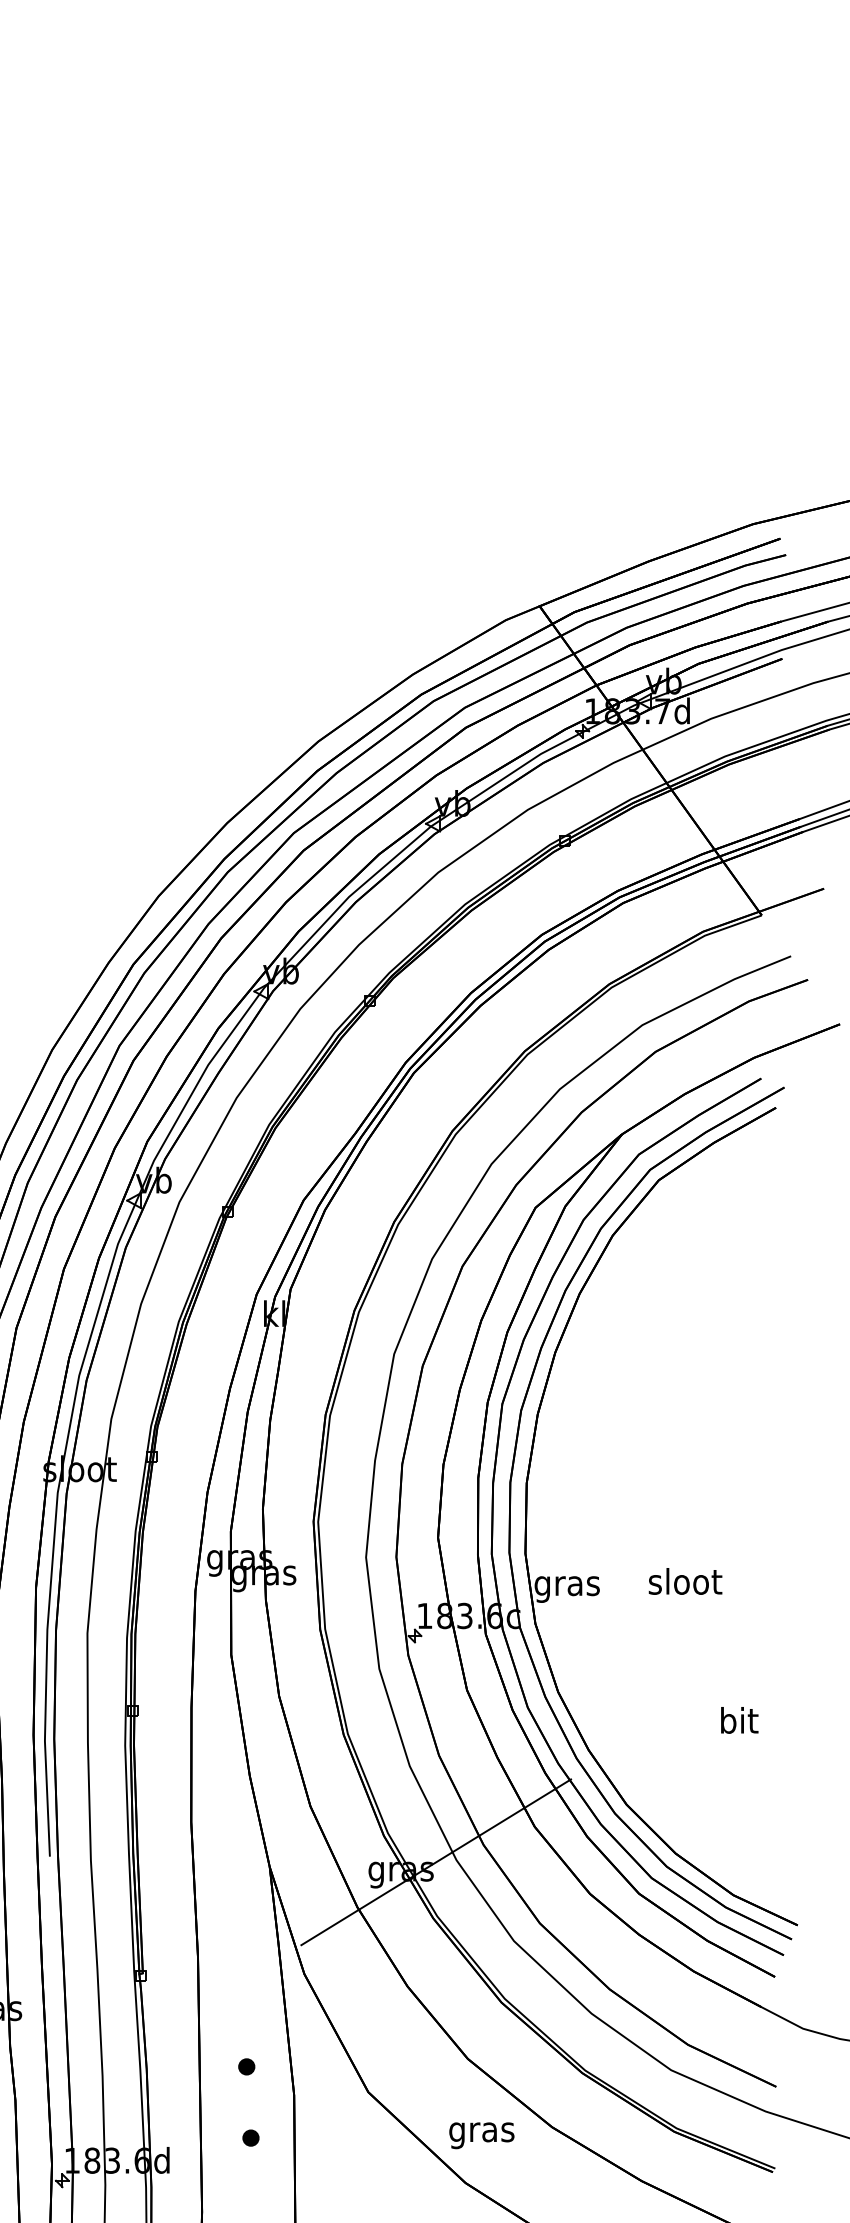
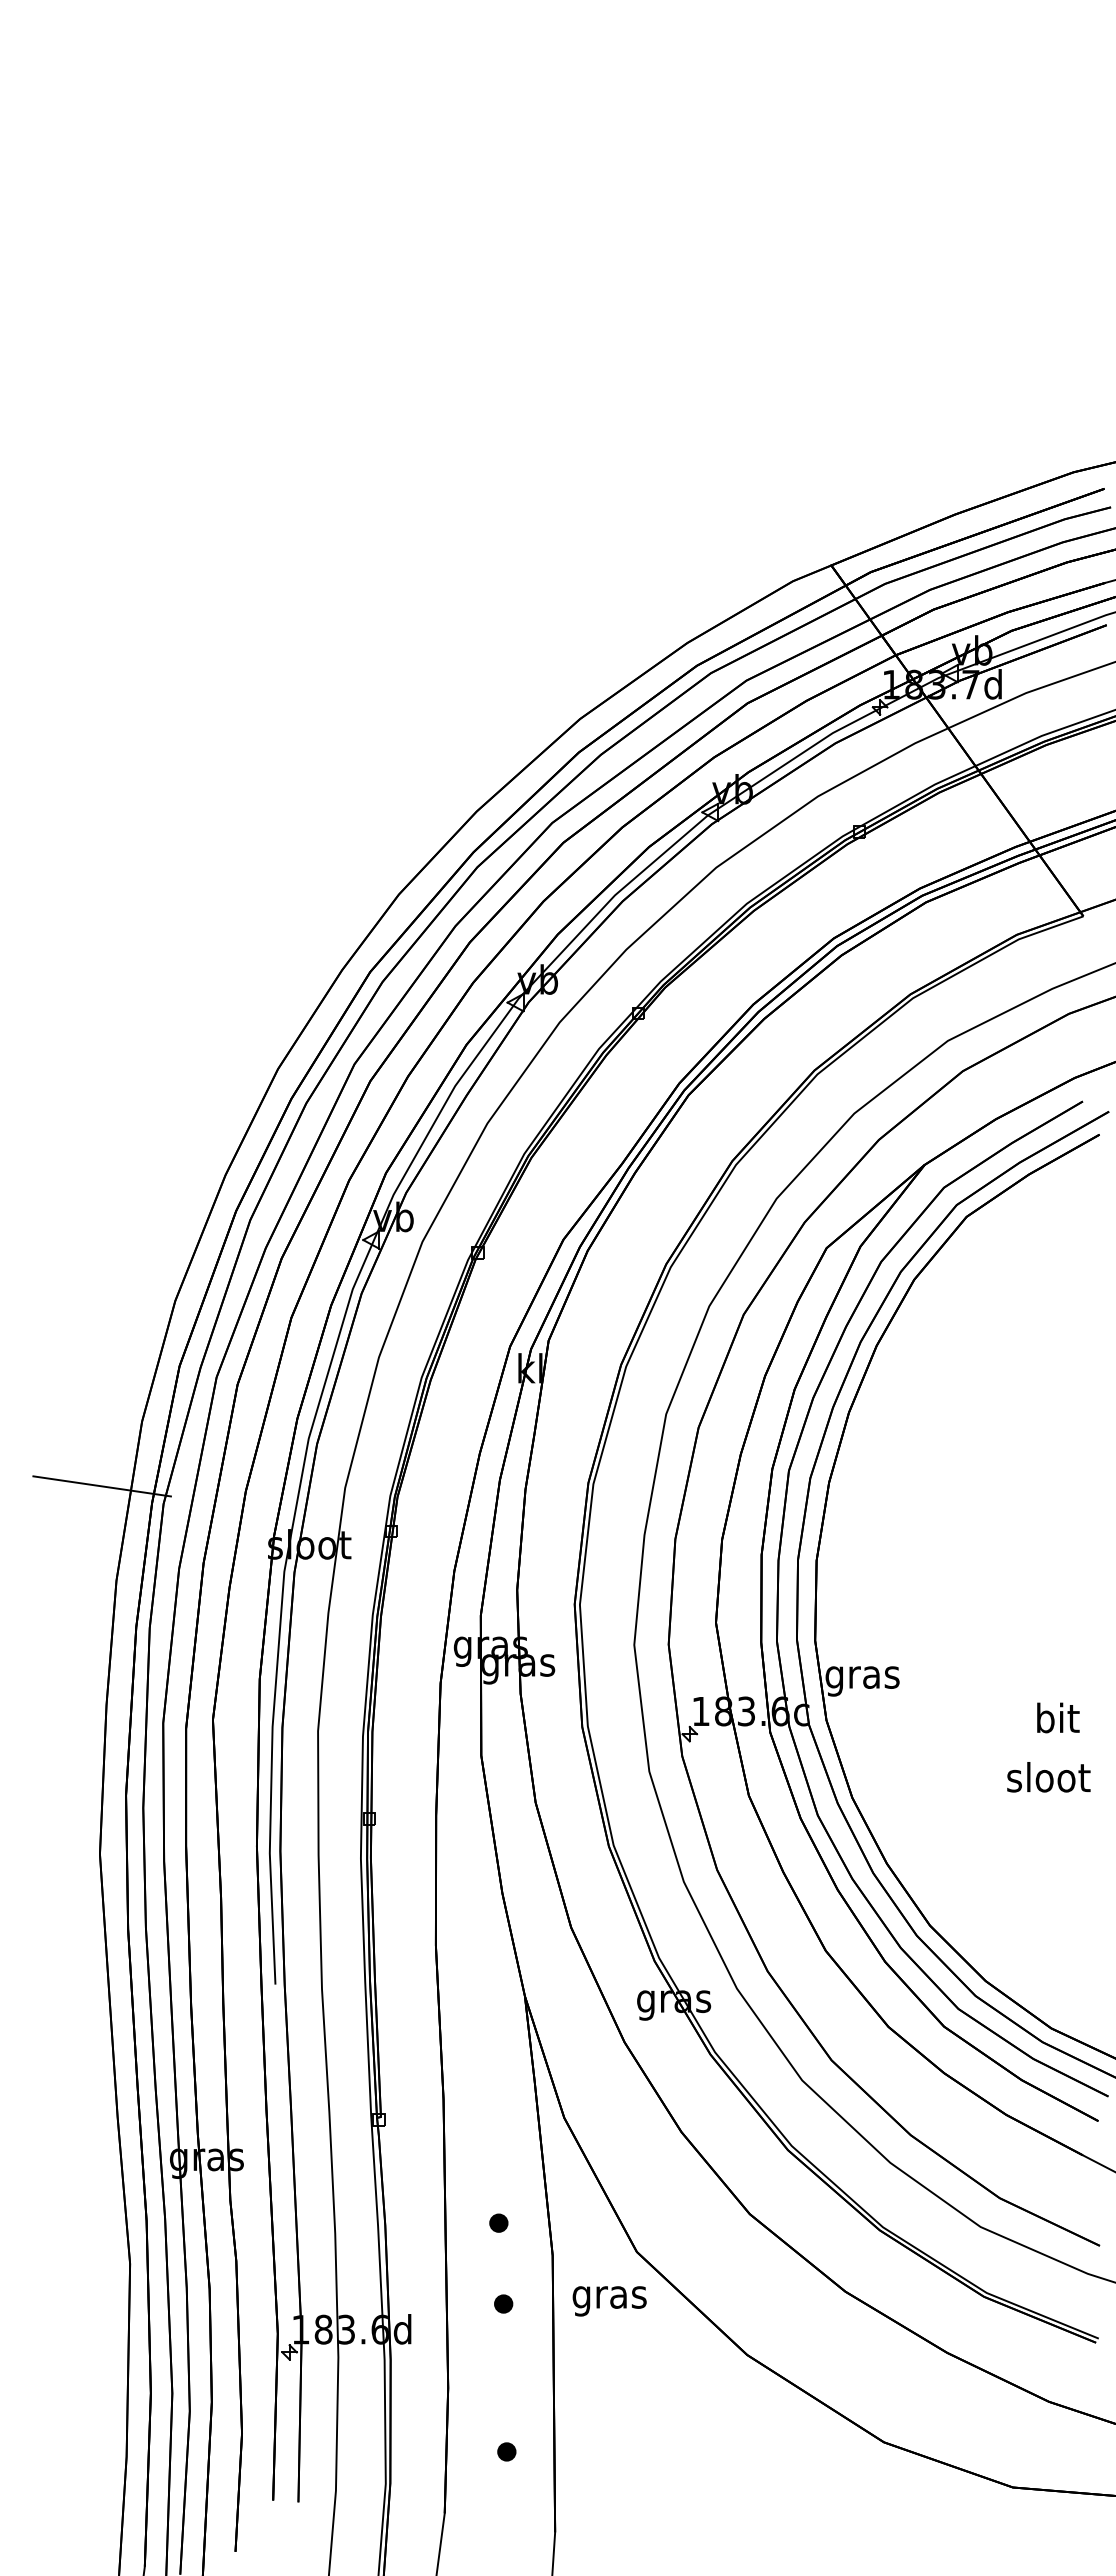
text: (685, 1581) -> (1048, 1777), moved
text: (739, 1720) -> (1058, 1717), moved
line: (435, 1861) -> (713, 1990), removed
text: (481, 2135) -> (609, 2301), moved

